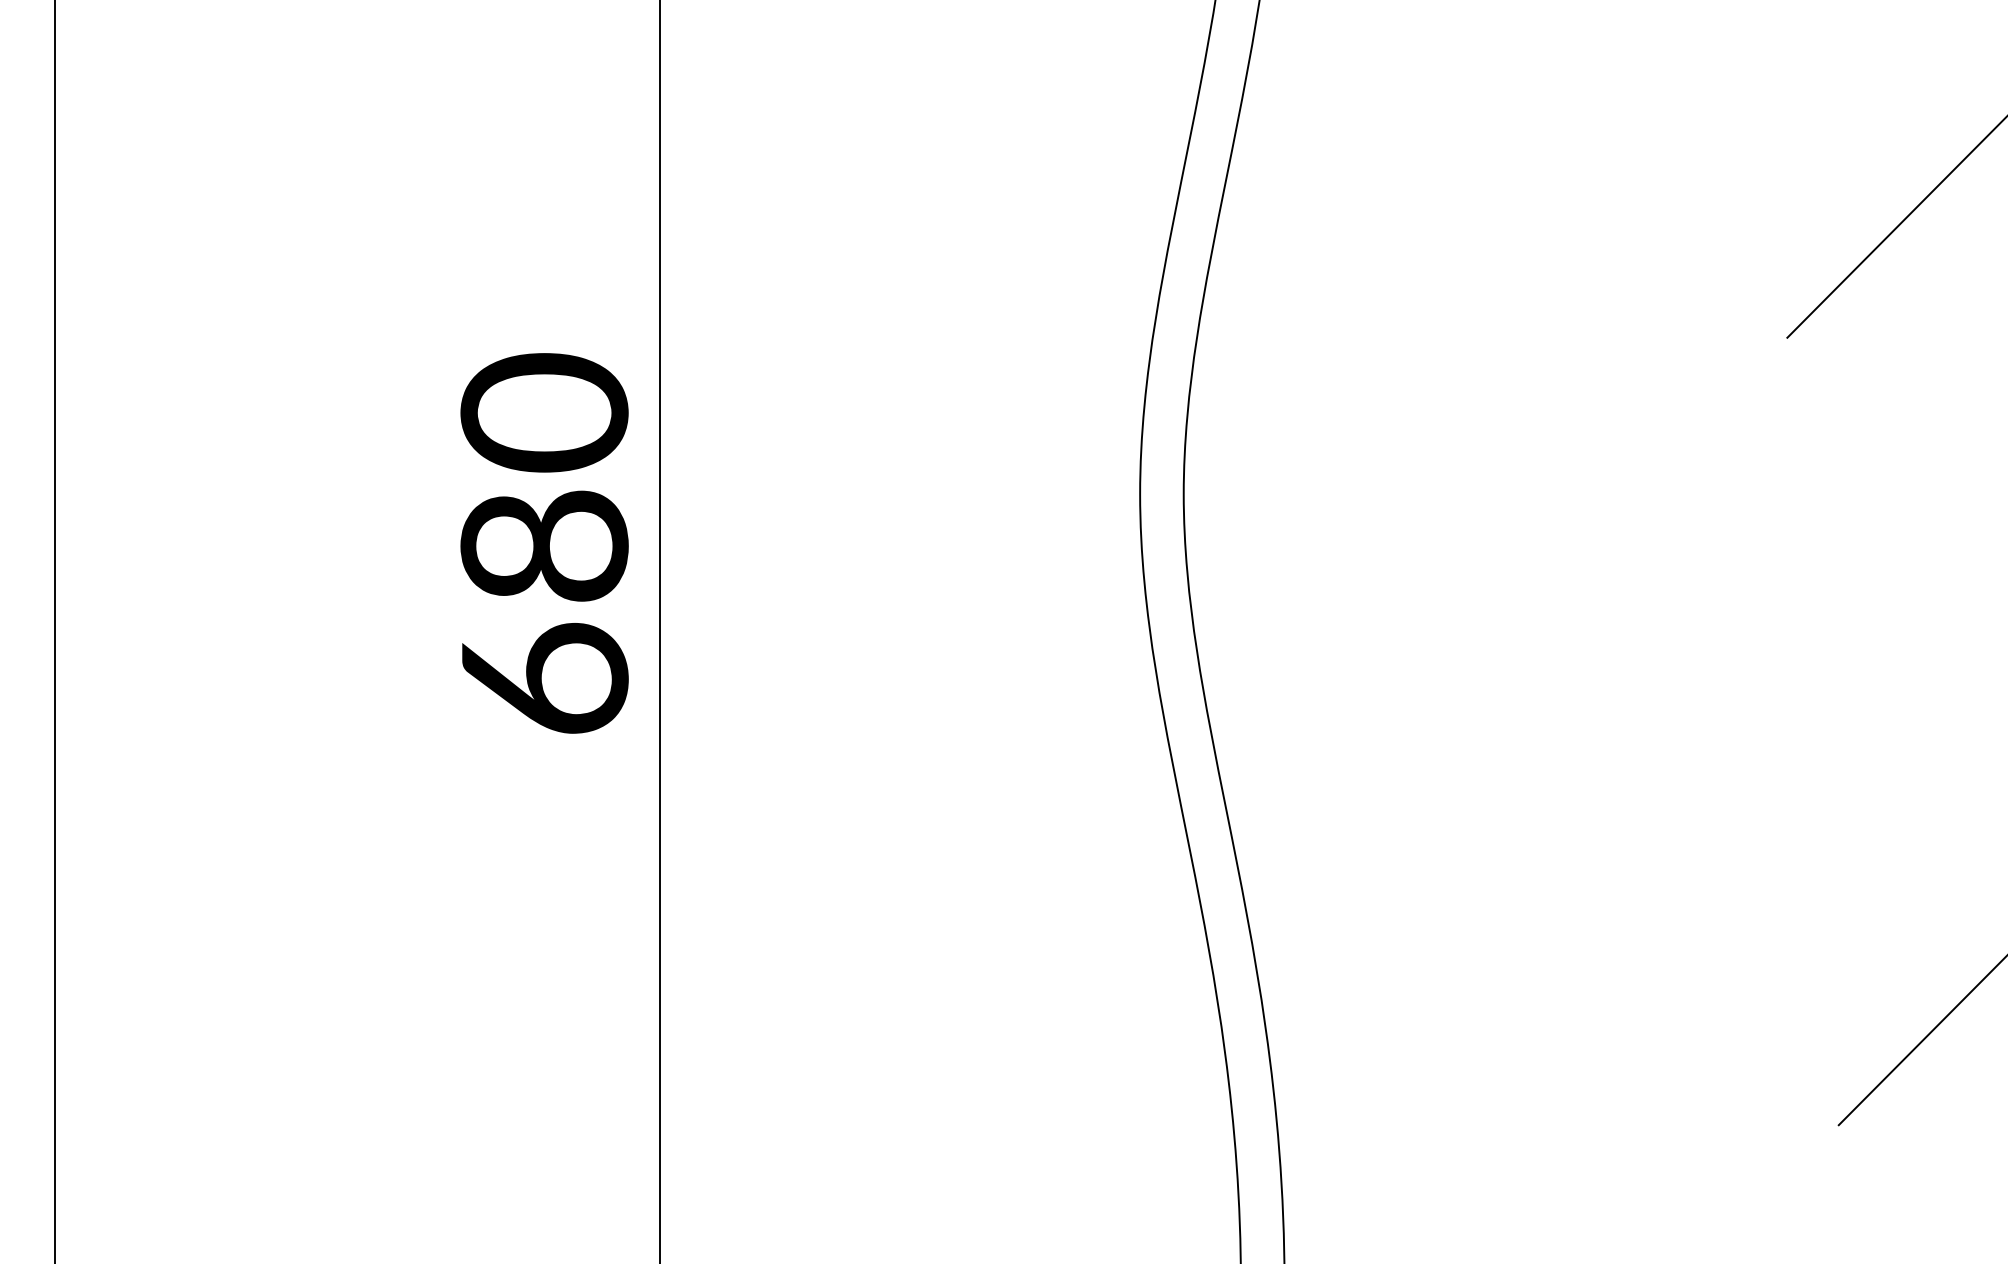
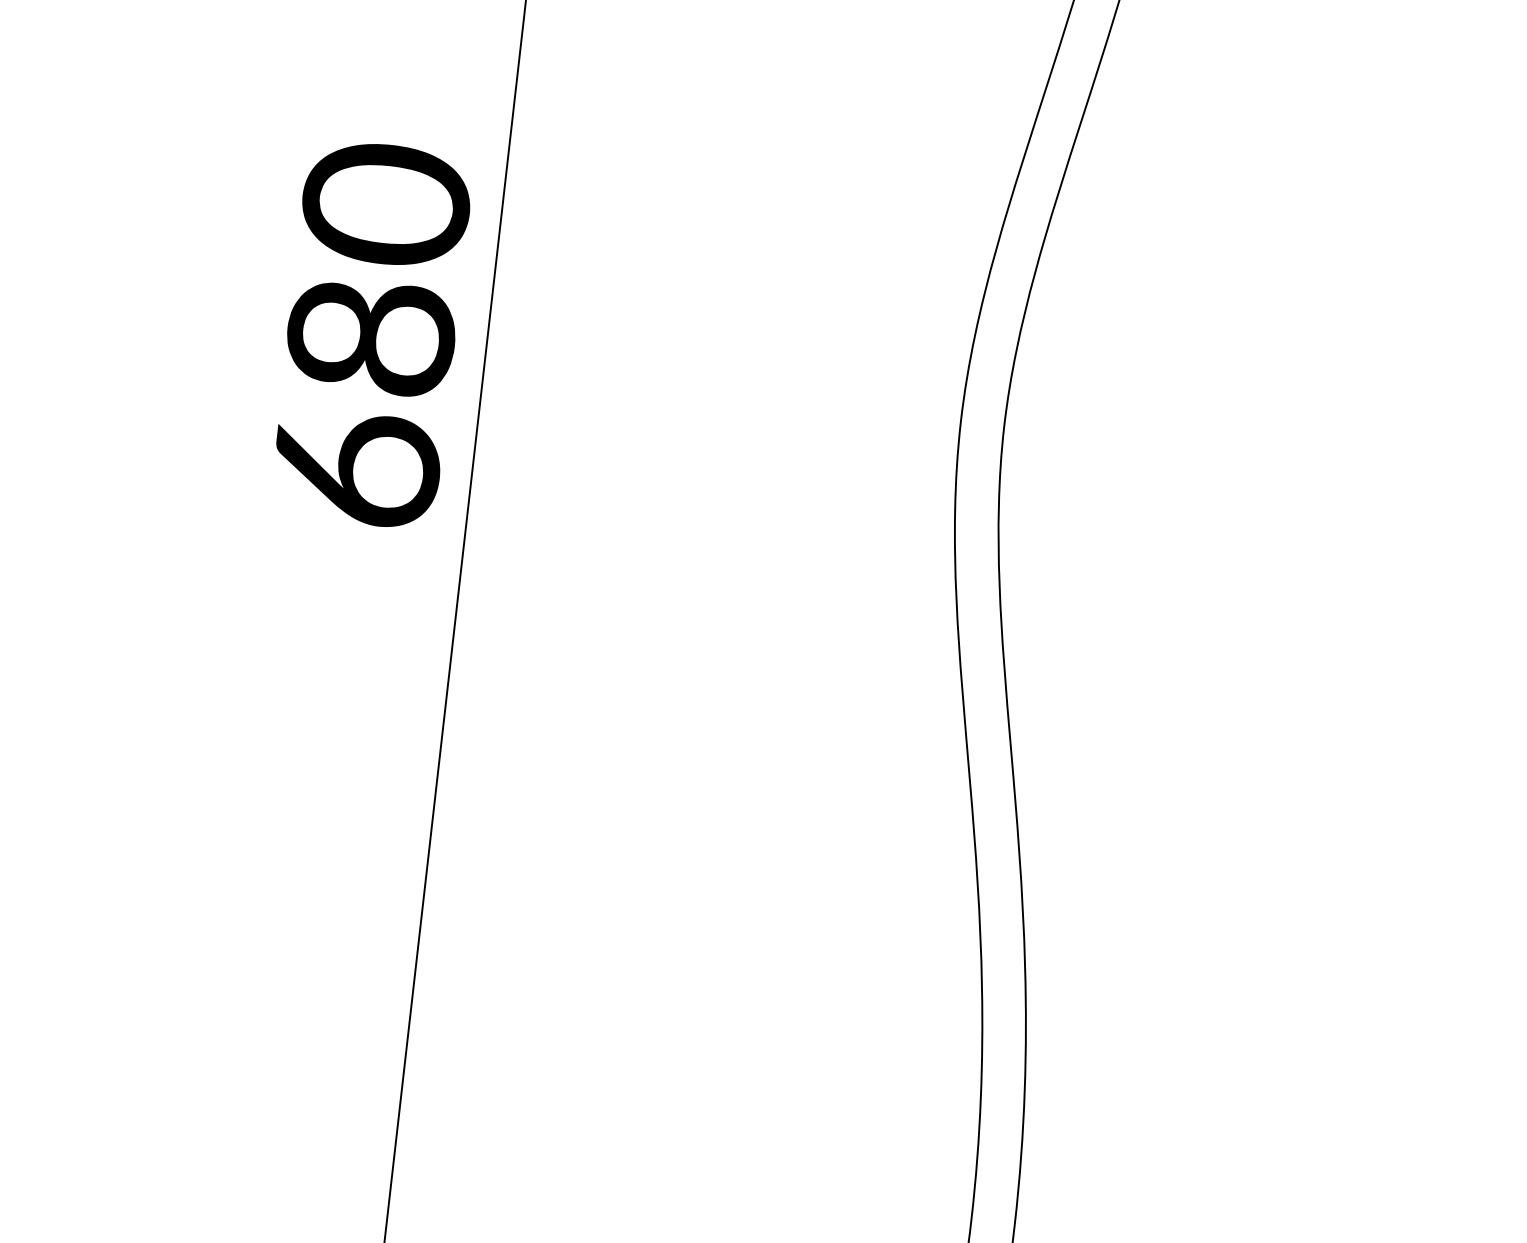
text: (544, 543) -> (371, 334), moved

